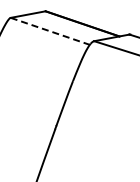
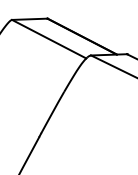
line: (50, 31) -> (49, 39), dashed -> solid

